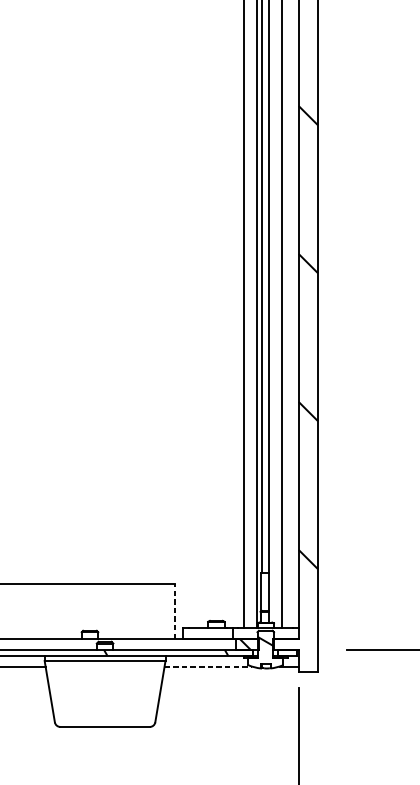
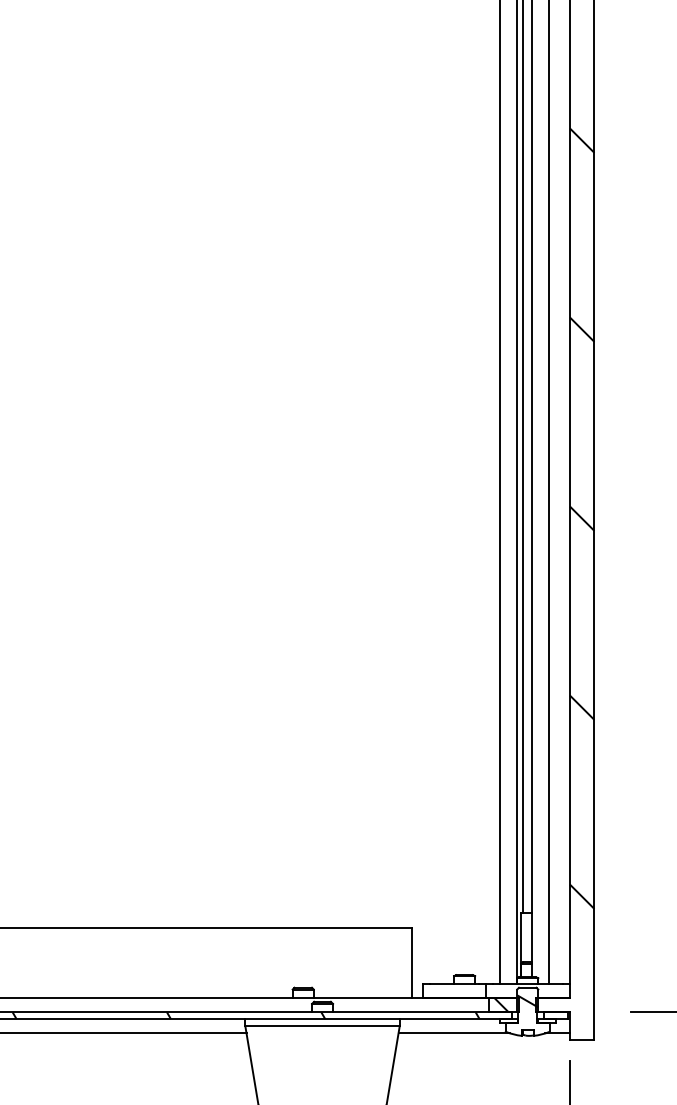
line: (175, 611) -> (412, 962), dashed -> solid
line: (208, 666) -> (454, 1033), dashed -> solid

